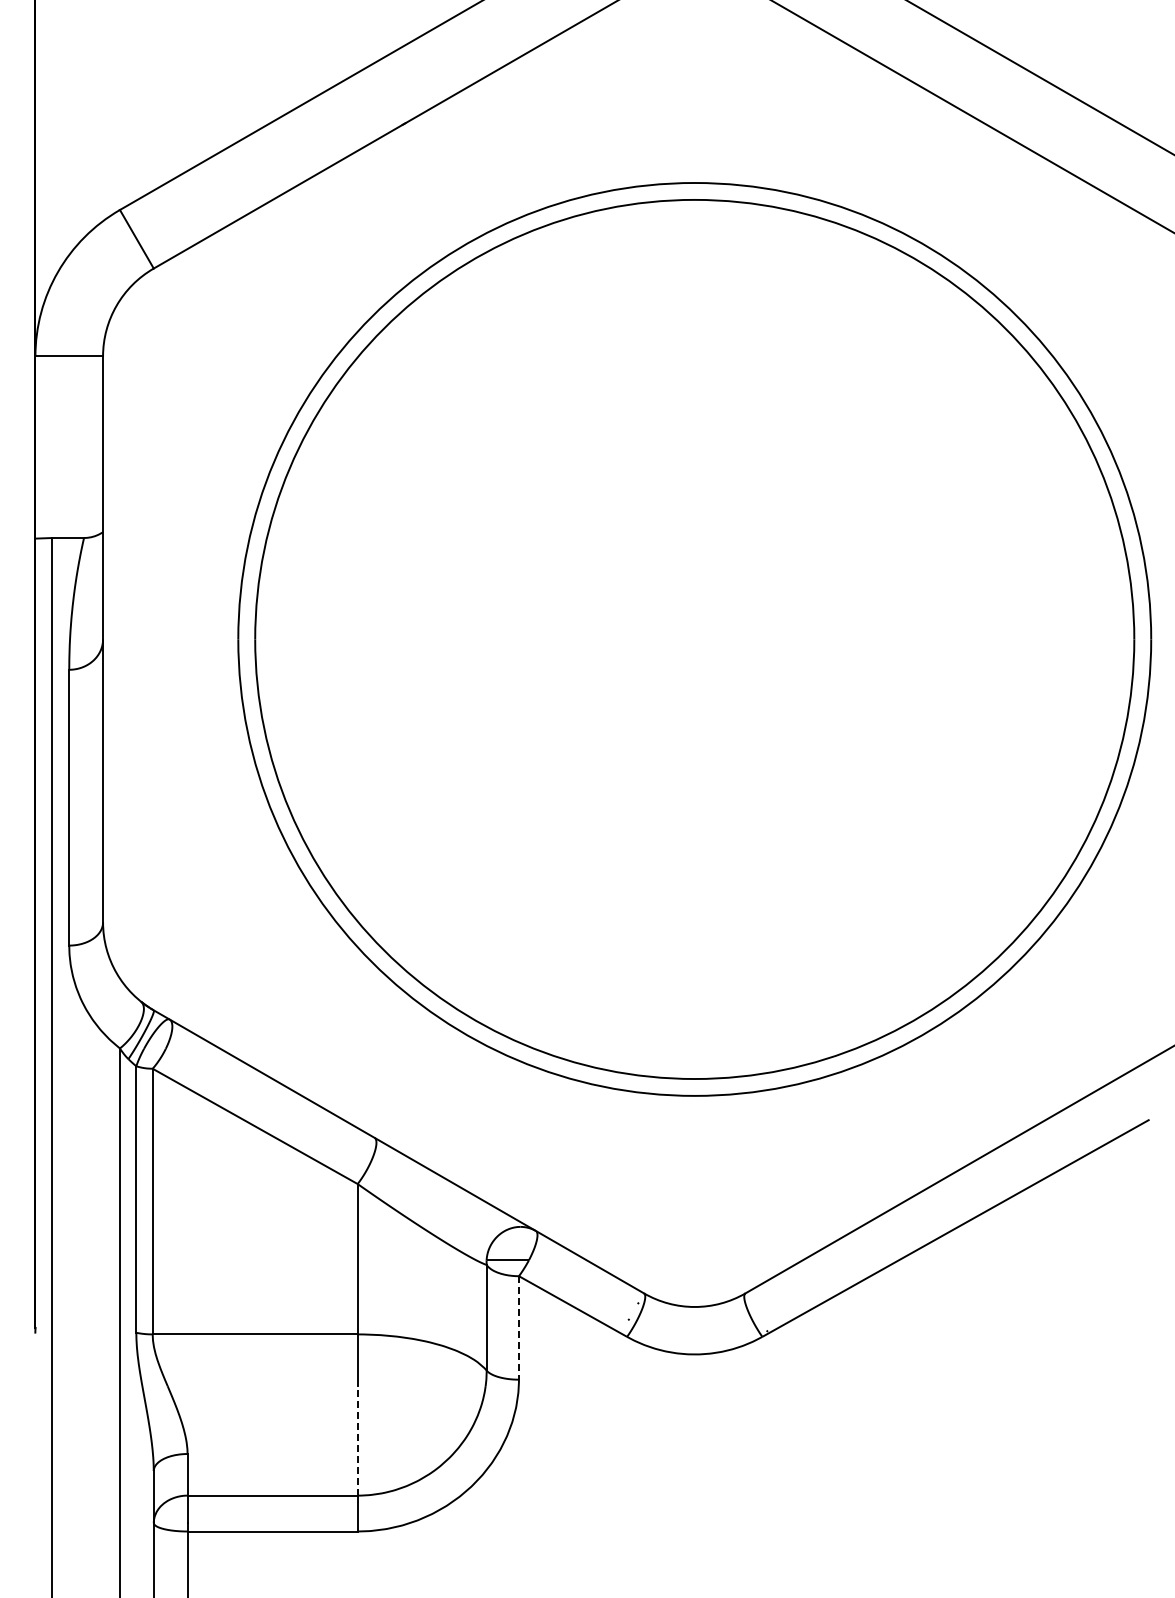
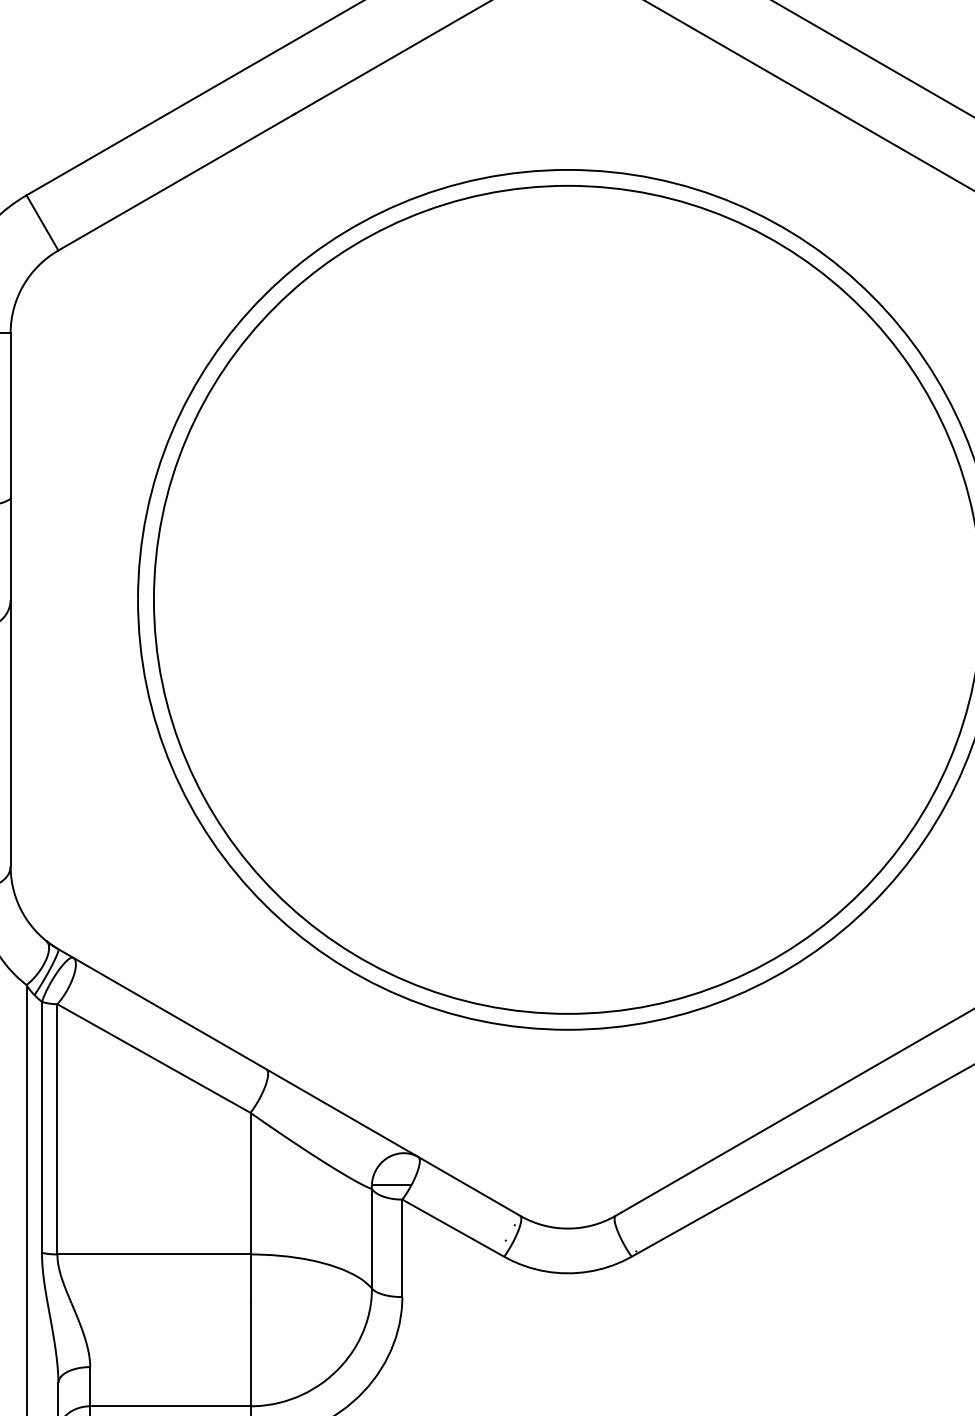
line: (518, 1327) -> (401, 1247), dashed -> solid
line: (357, 1440) -> (250, 1354), dashed -> solid

